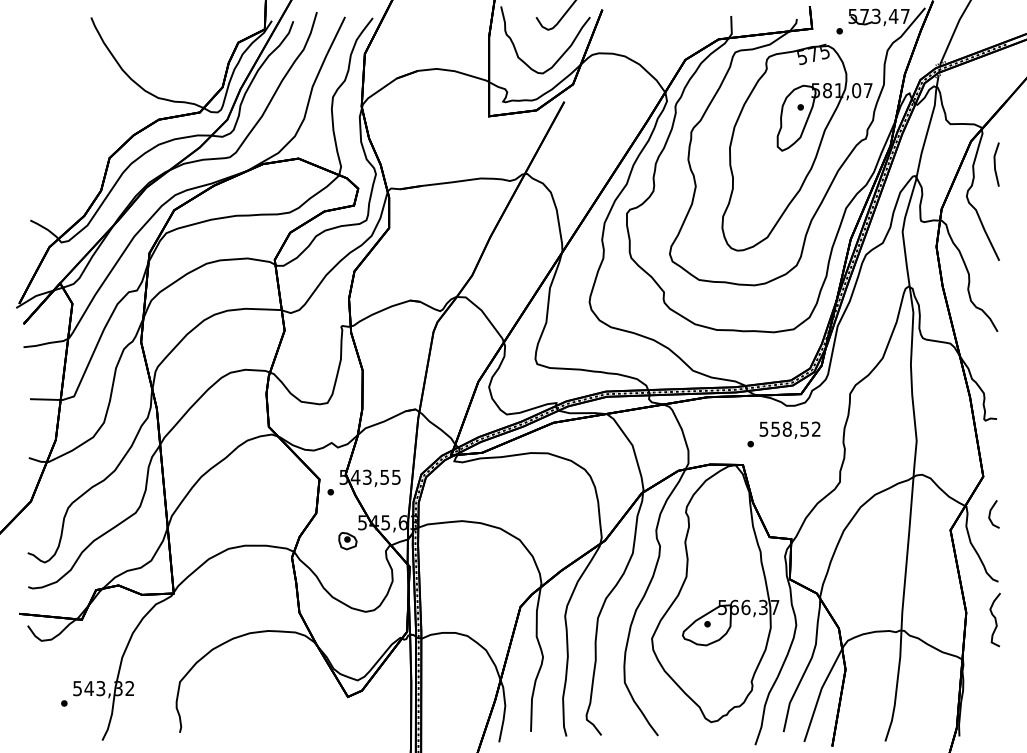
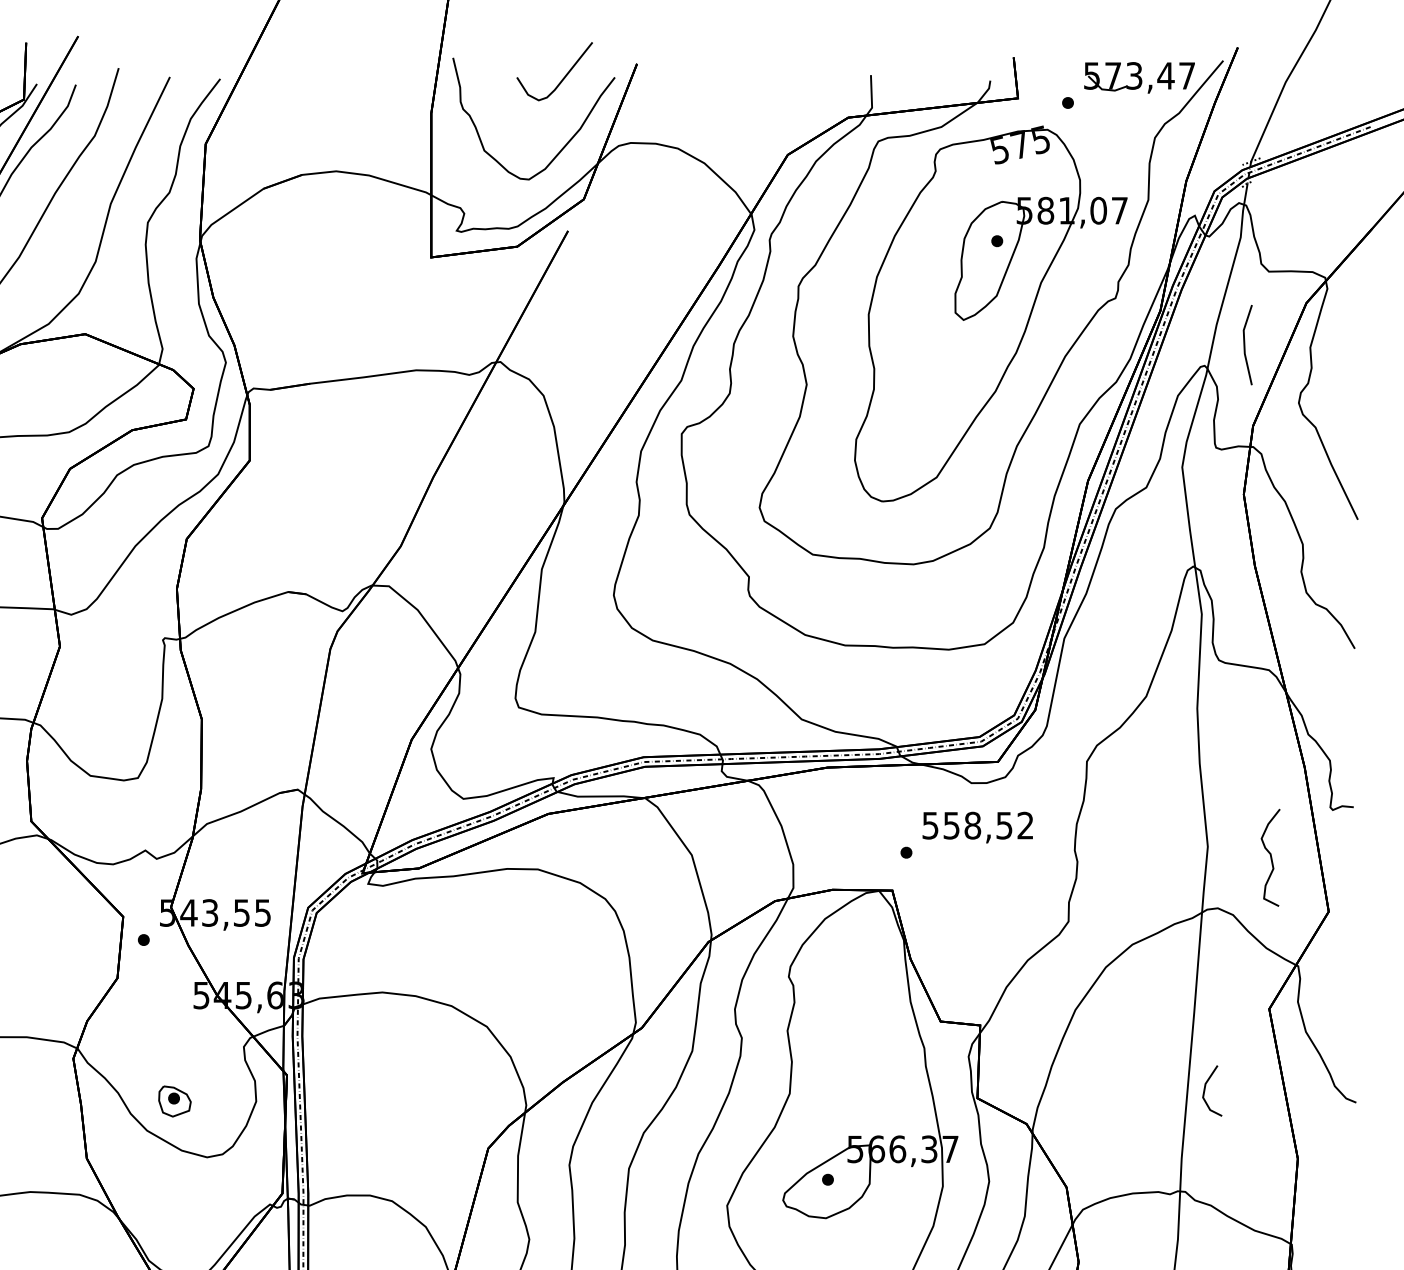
line: (995, 164) -> (1245, 344), moved
line: (990, 514) -> (1205, 1091), moved
part: (347, 541) -> (174, 1102), moved
curve: (994, 619) -> (1269, 857), moved

